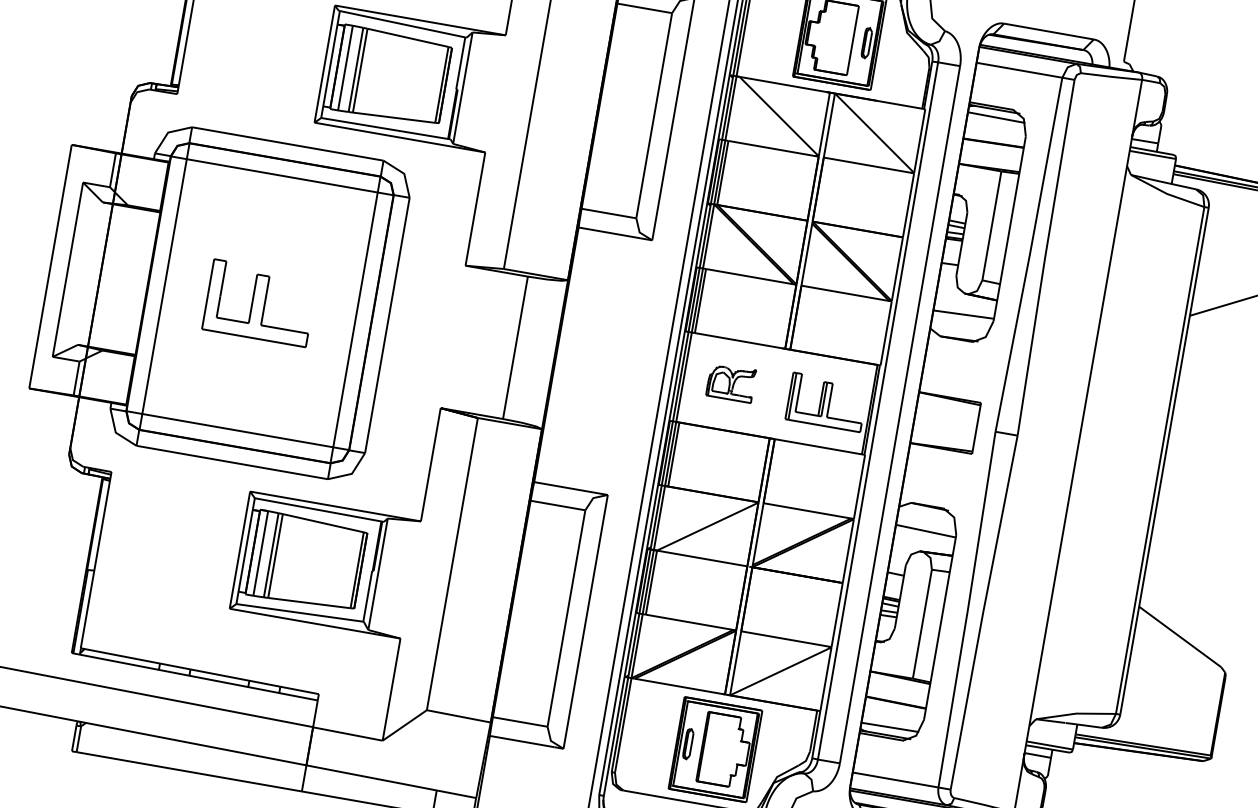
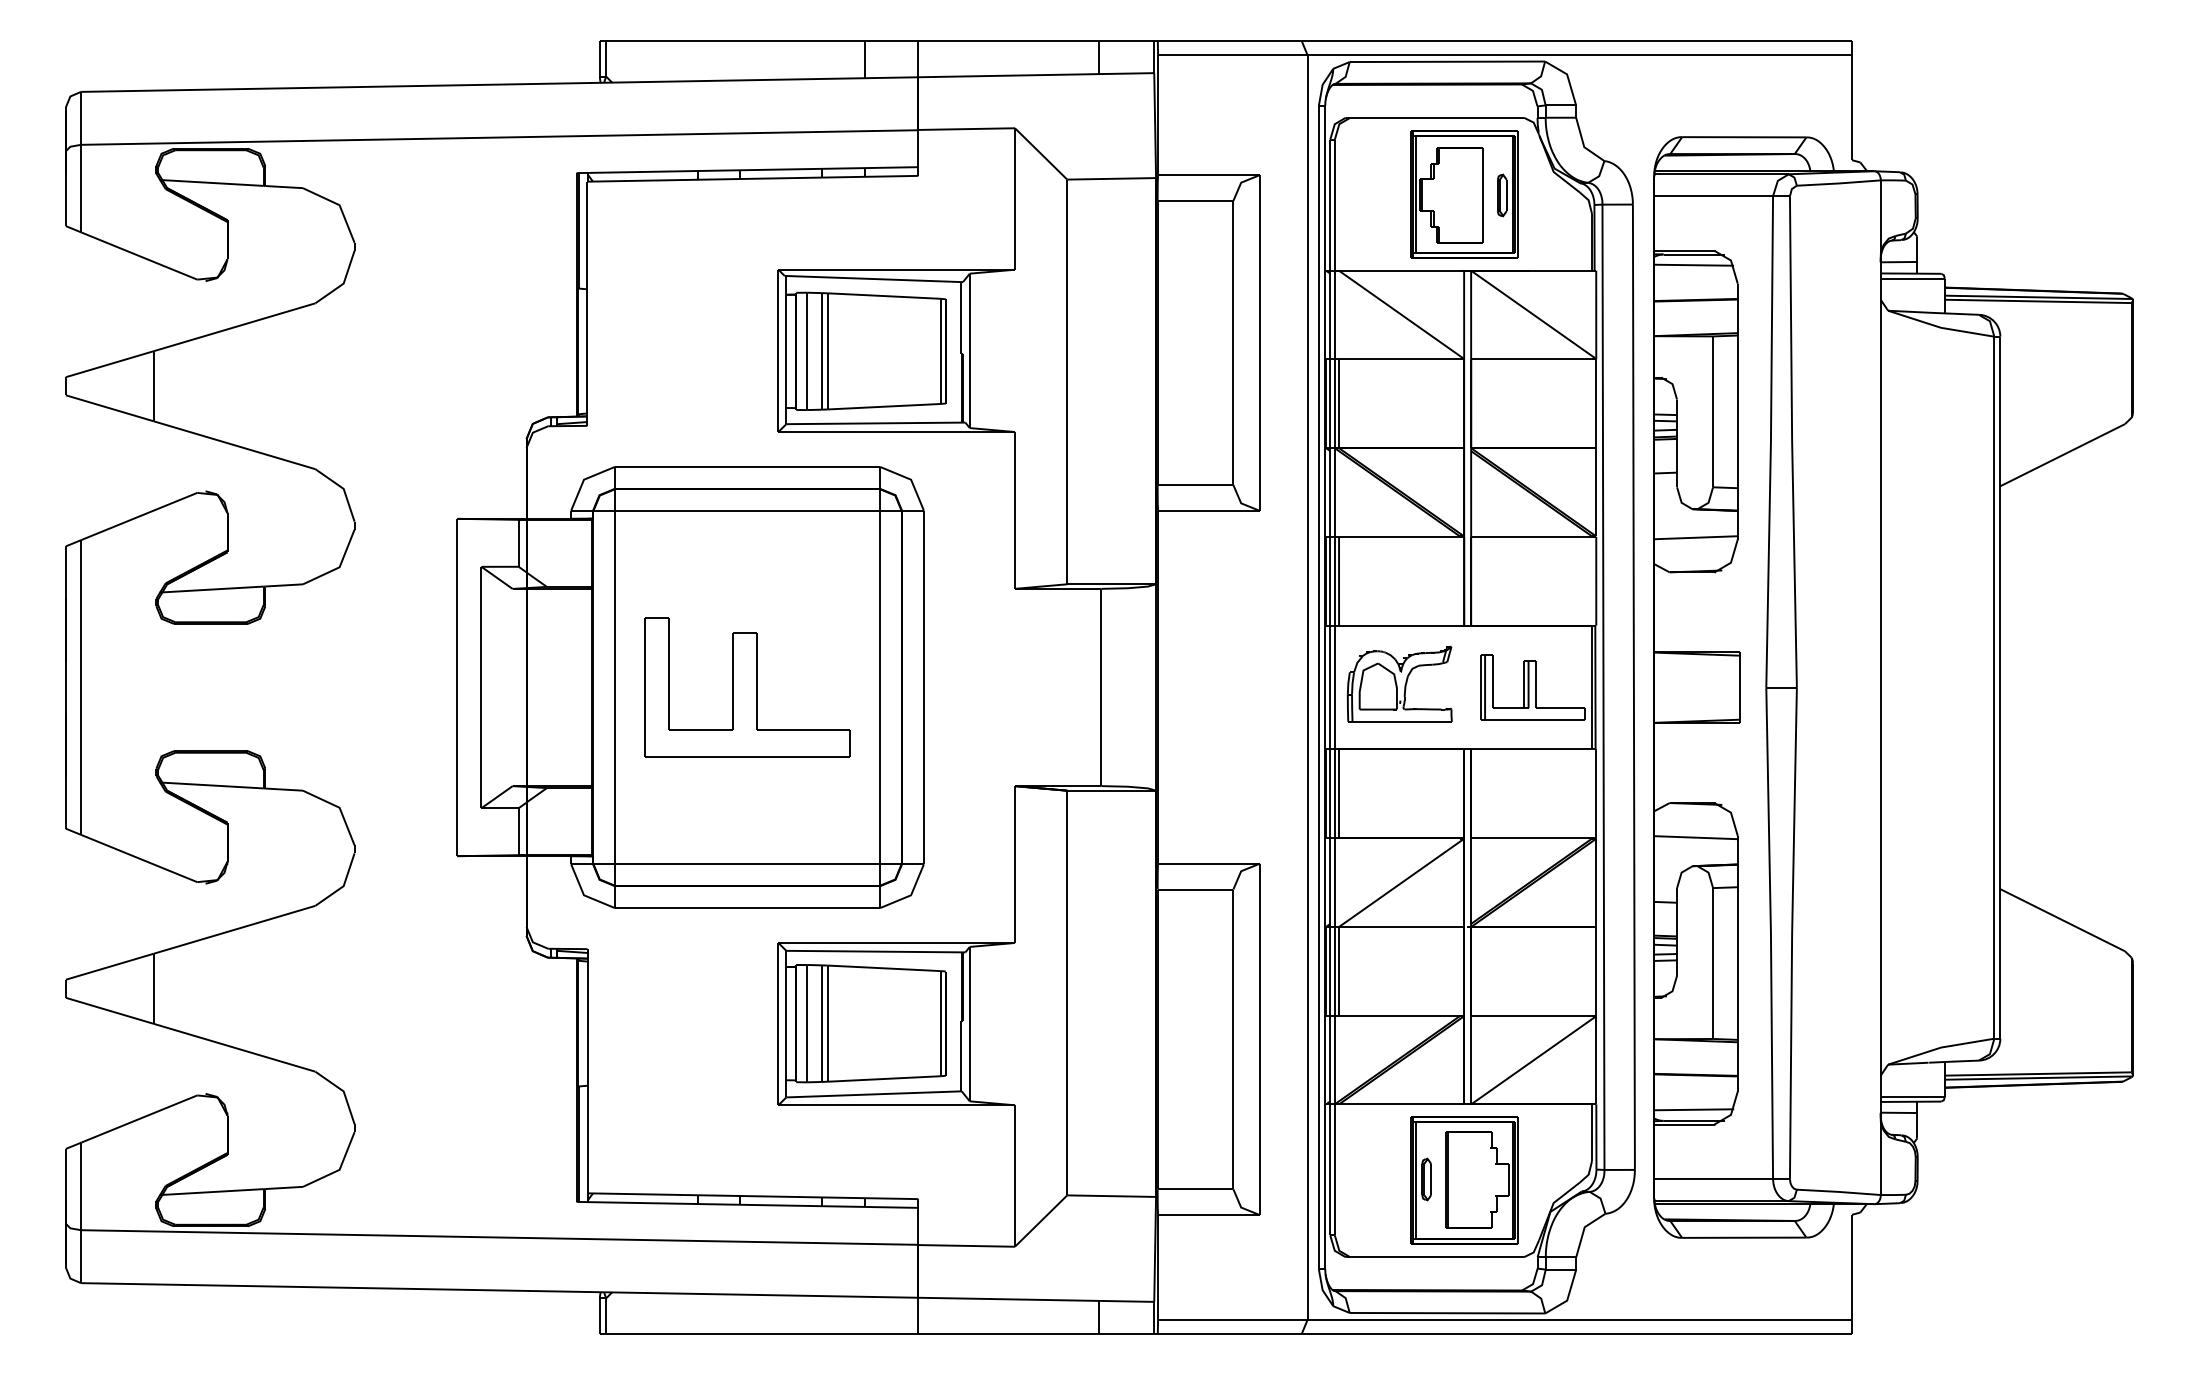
part: (260, 303) -> (747, 687), size x1.43
part: (731, 382) -> (1399, 683), size x1.67

